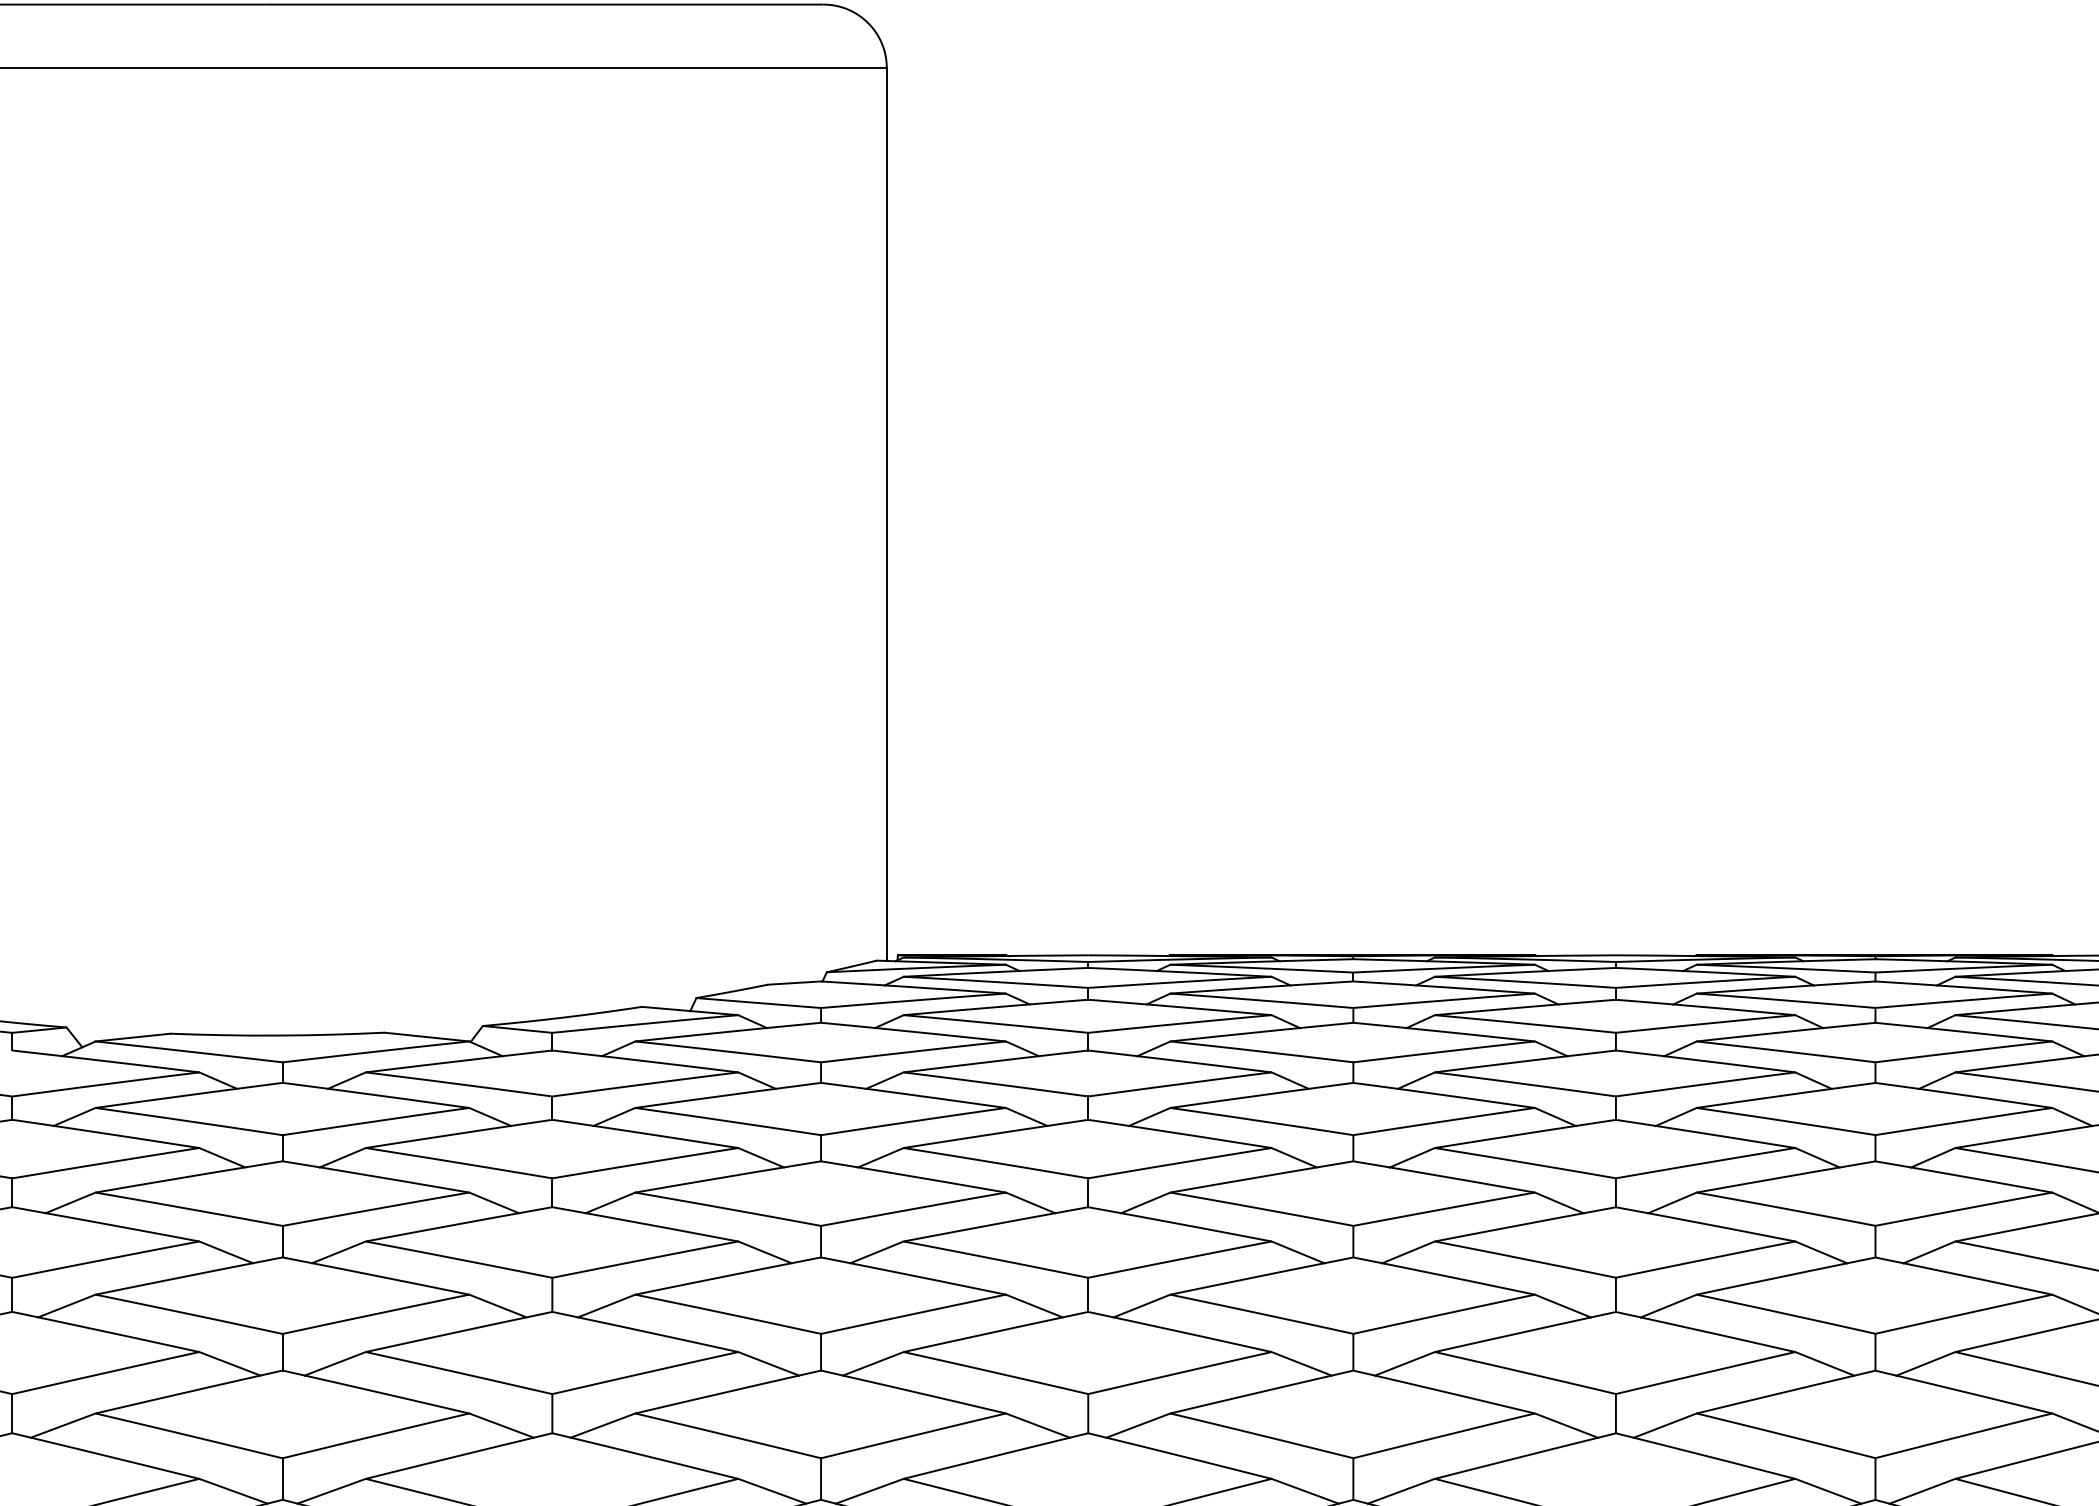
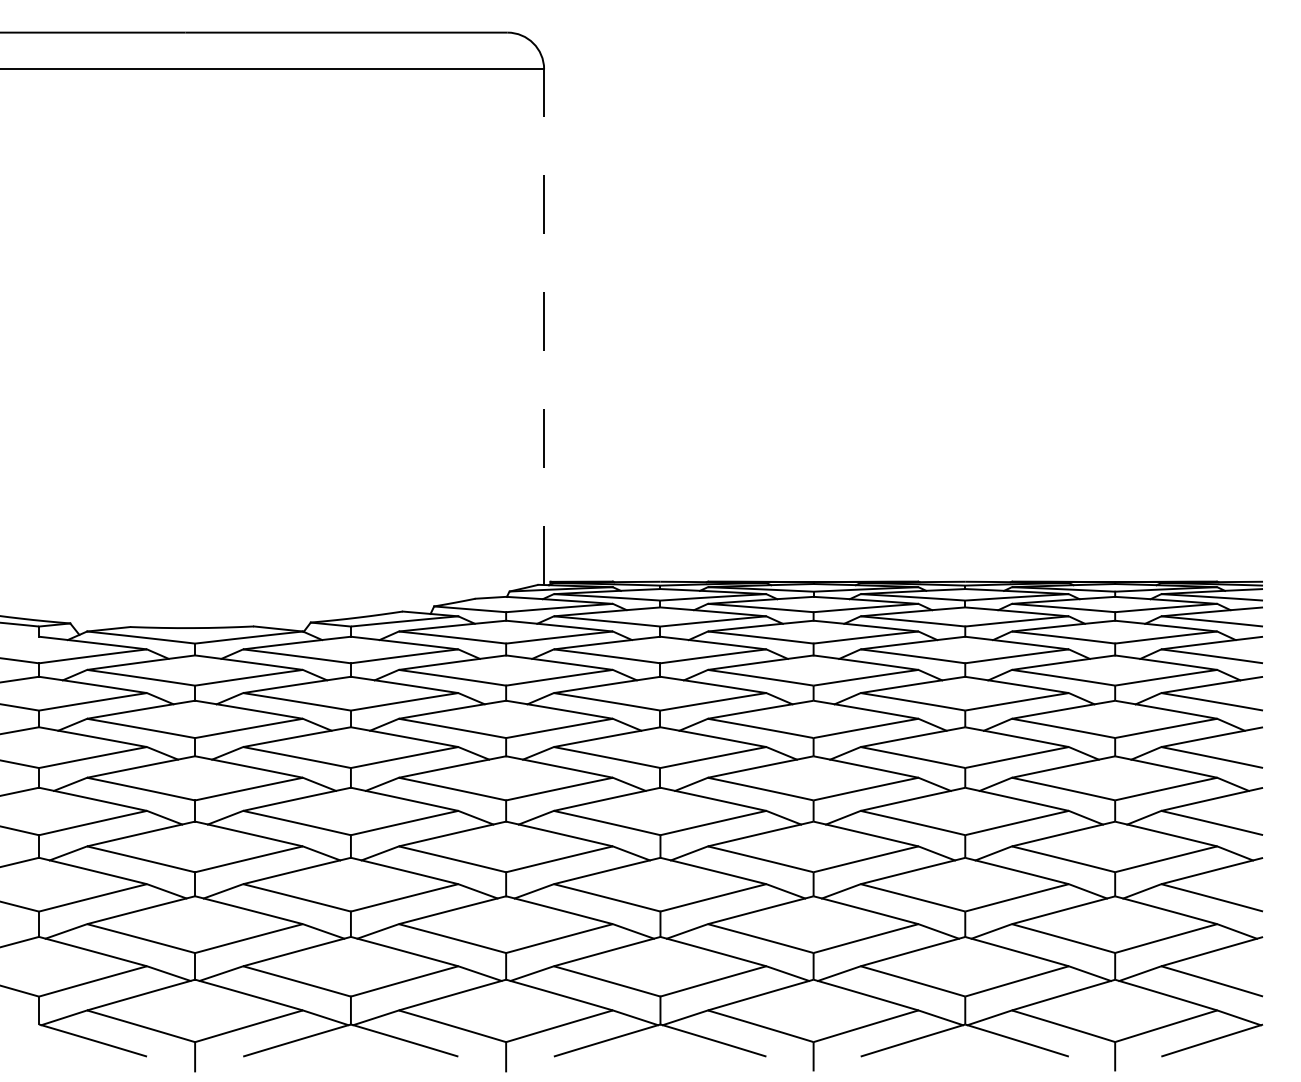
line: (887, 515) -> (544, 327), solid -> dashed

